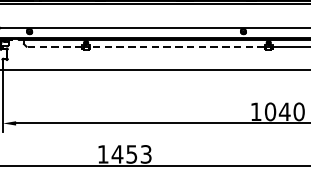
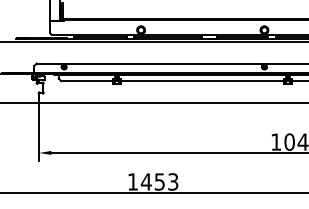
line: (53, 47) -> (86, 81), dashed -> solid
line: (177, 47) -> (202, 81), dashed -> solid

